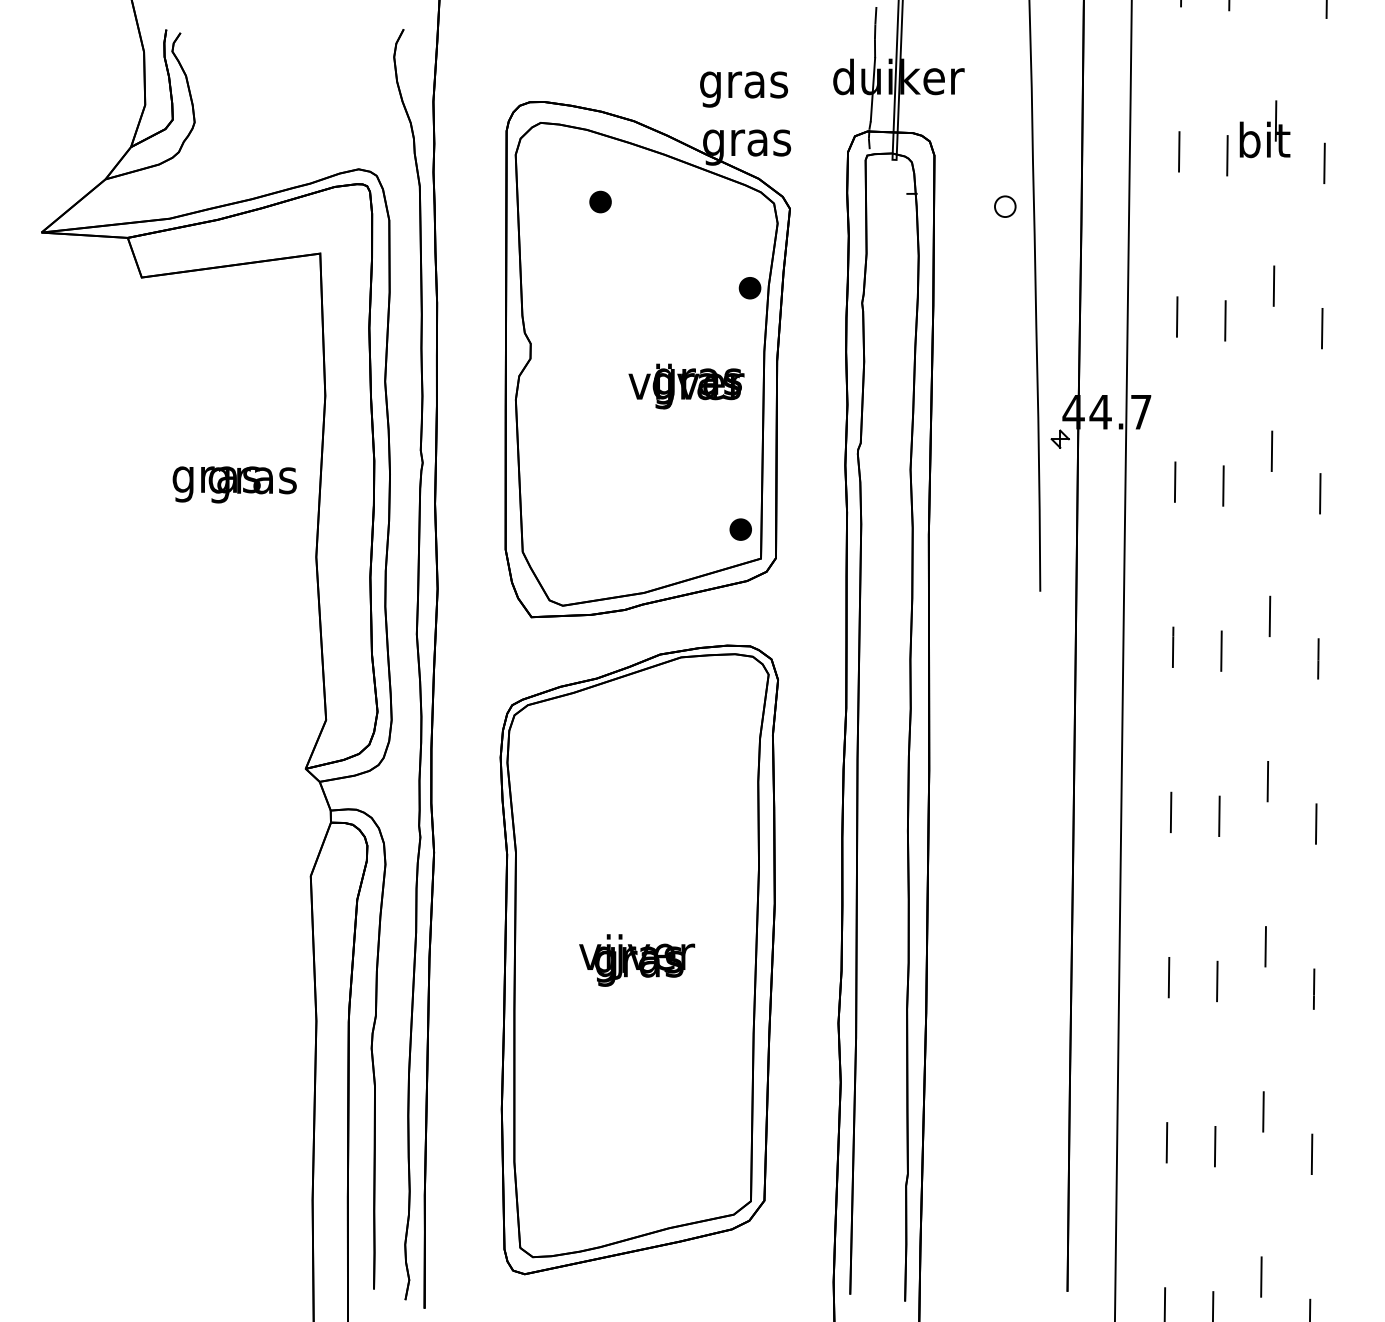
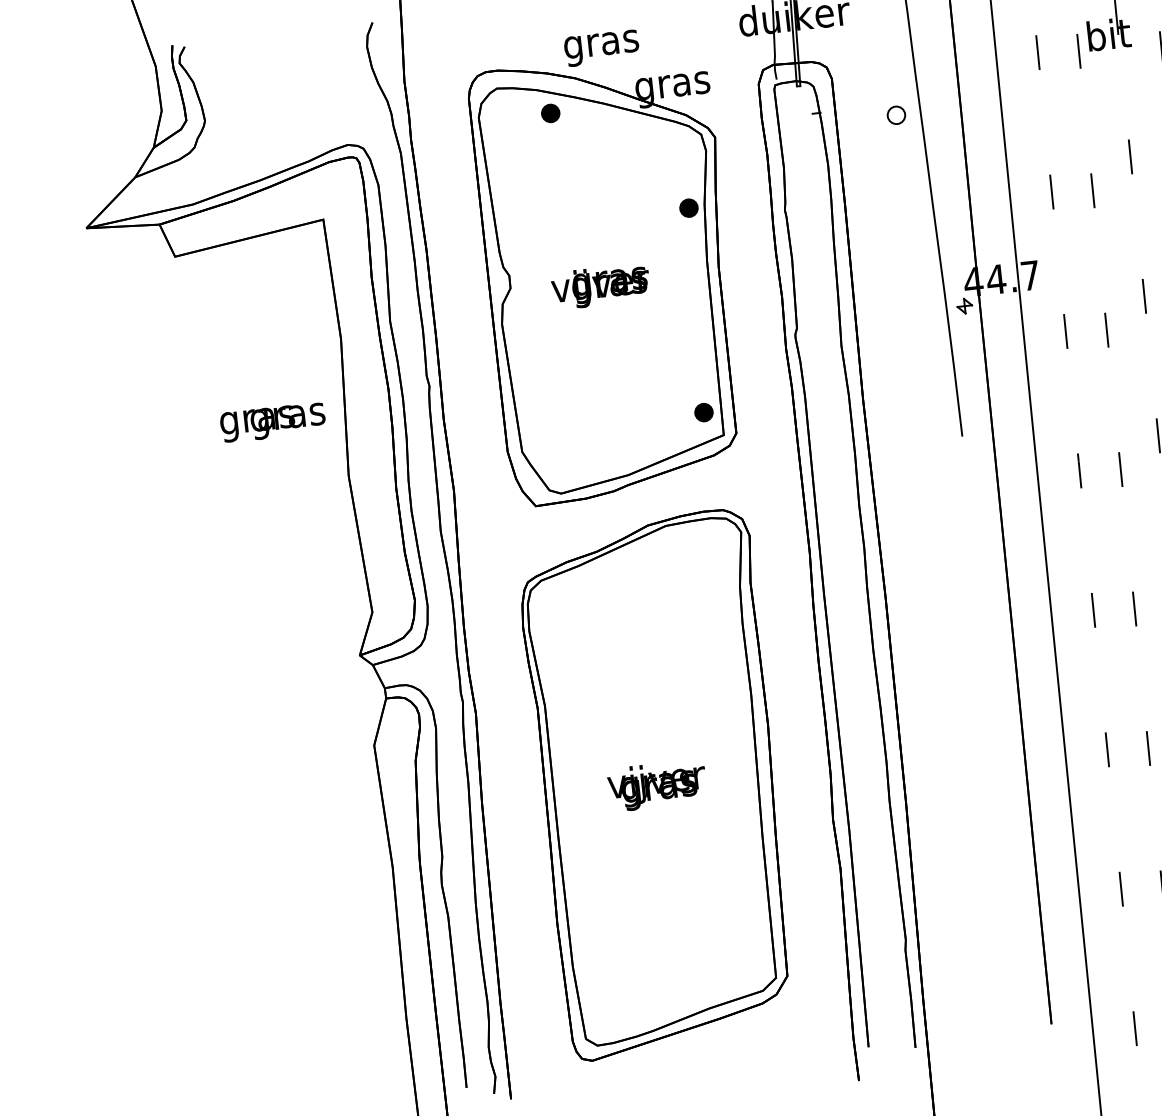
text: (744, 89) -> (602, 48), moved
part: (600, 201) -> (550, 112), moved
text: (686, 386) -> (600, 286), moved

